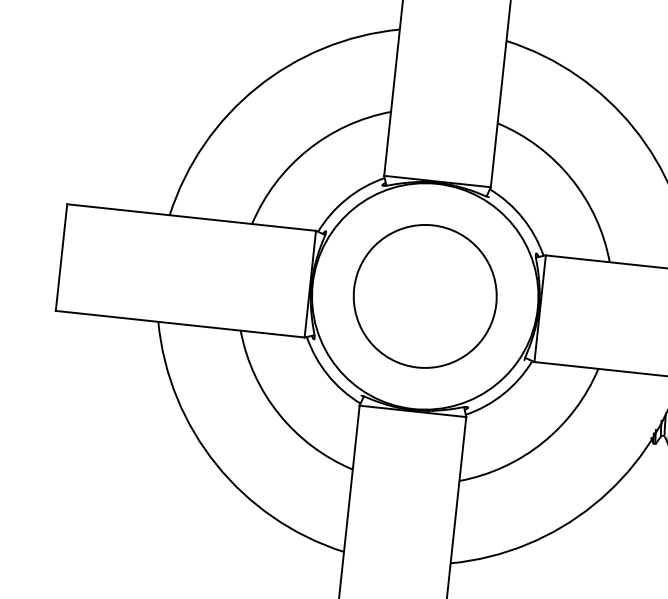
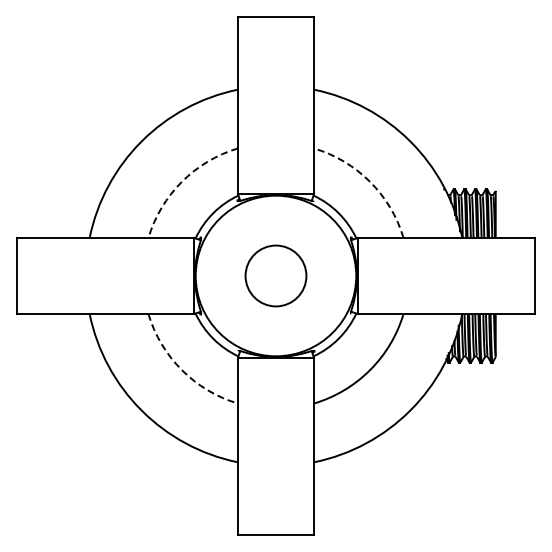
arc: (306, 149) -> (181, 181), solid -> dashed
arc: (571, 178) -> (370, 181), solid -> dashed
circle: (424, 295) -> (275, 275), size x0.6
arc: (278, 414) -> (181, 370), solid -> dashed

